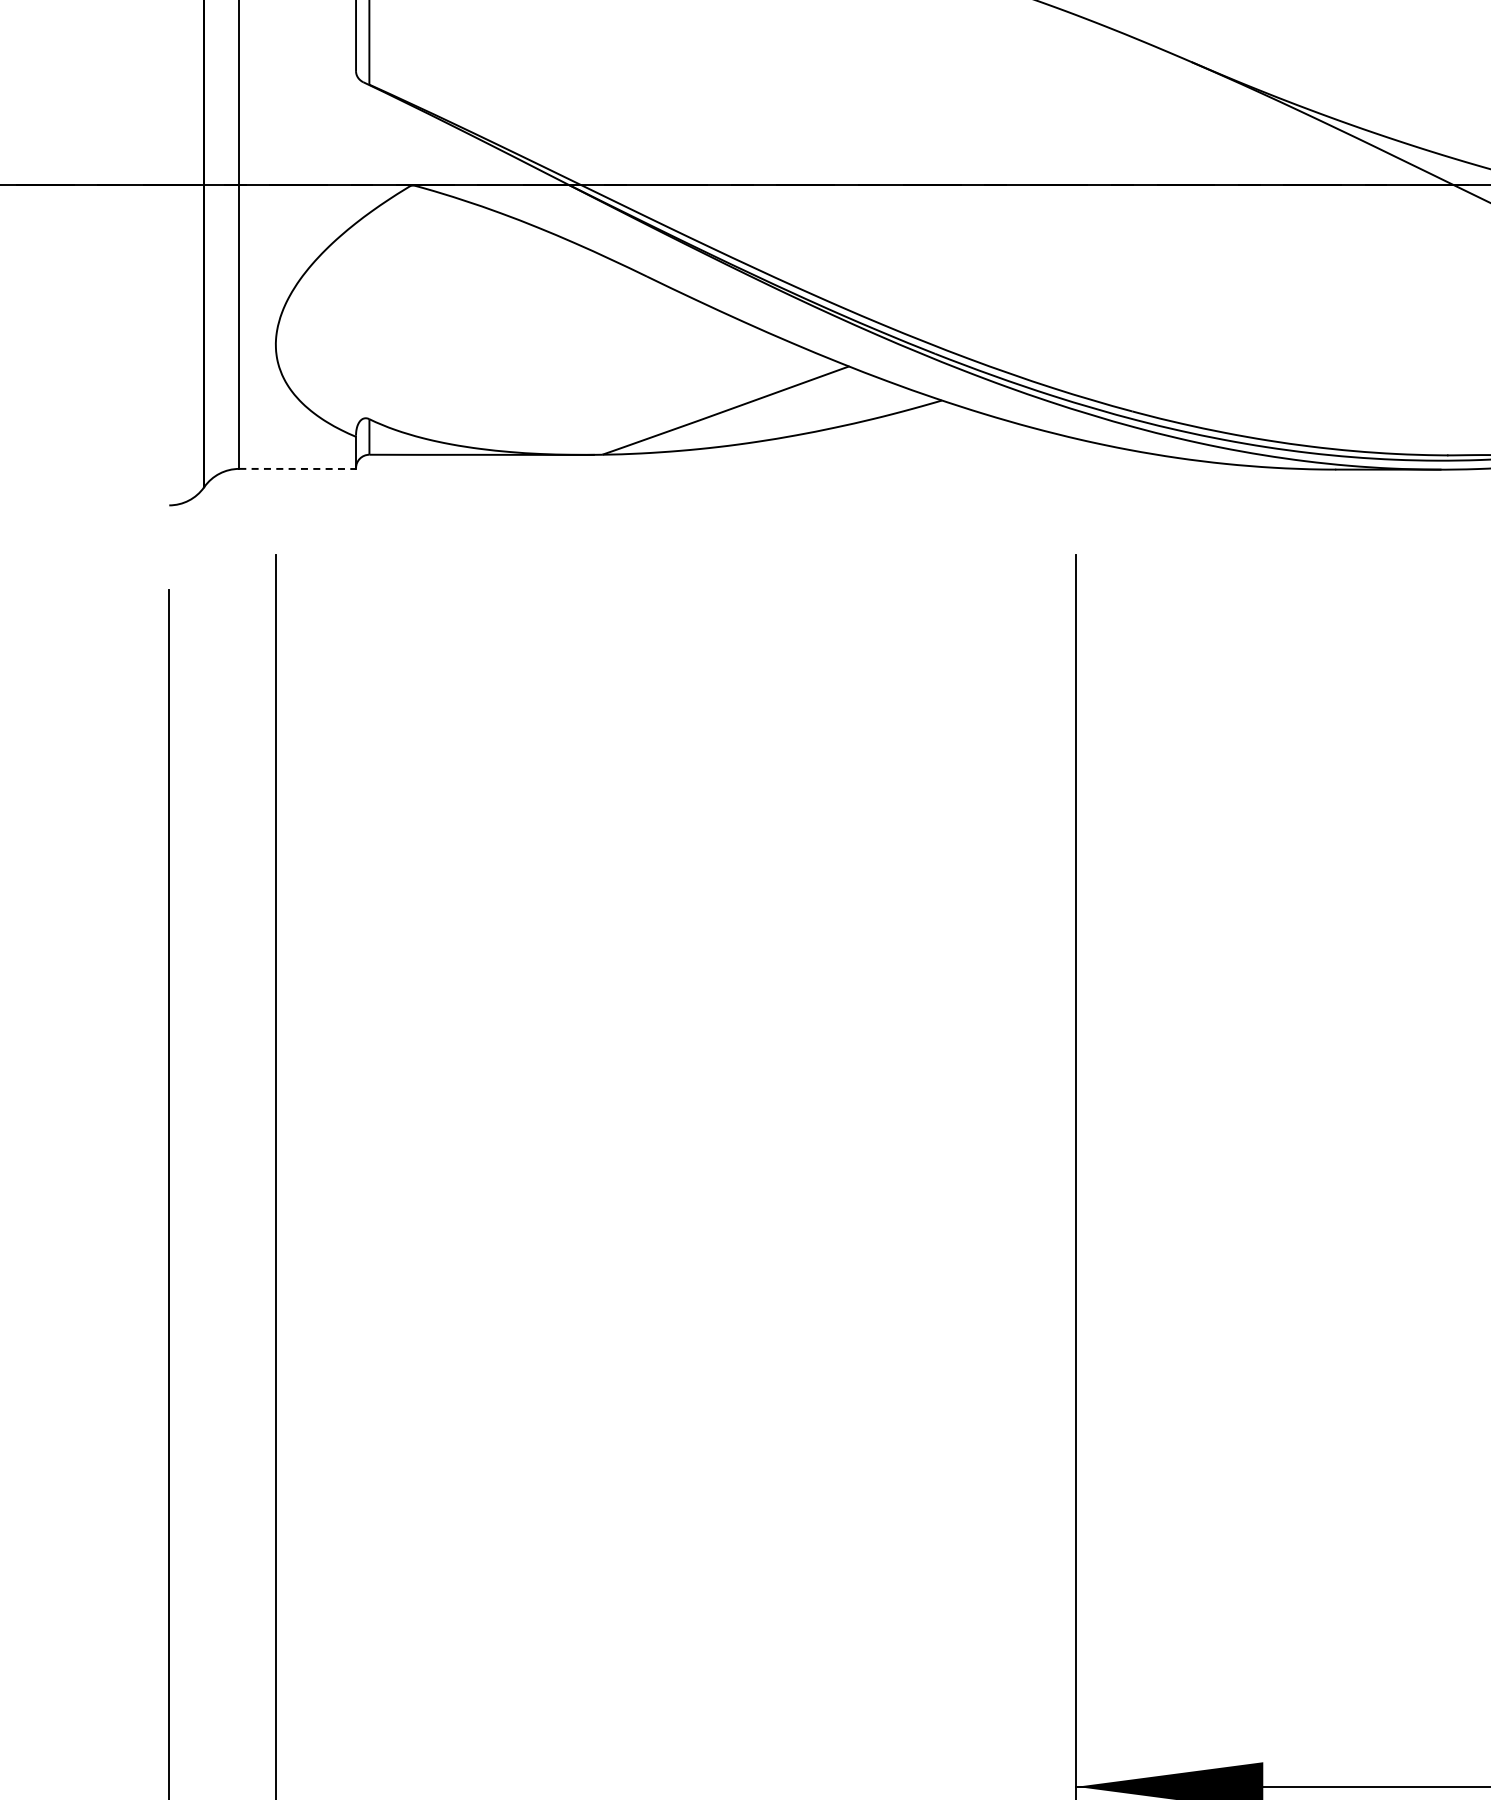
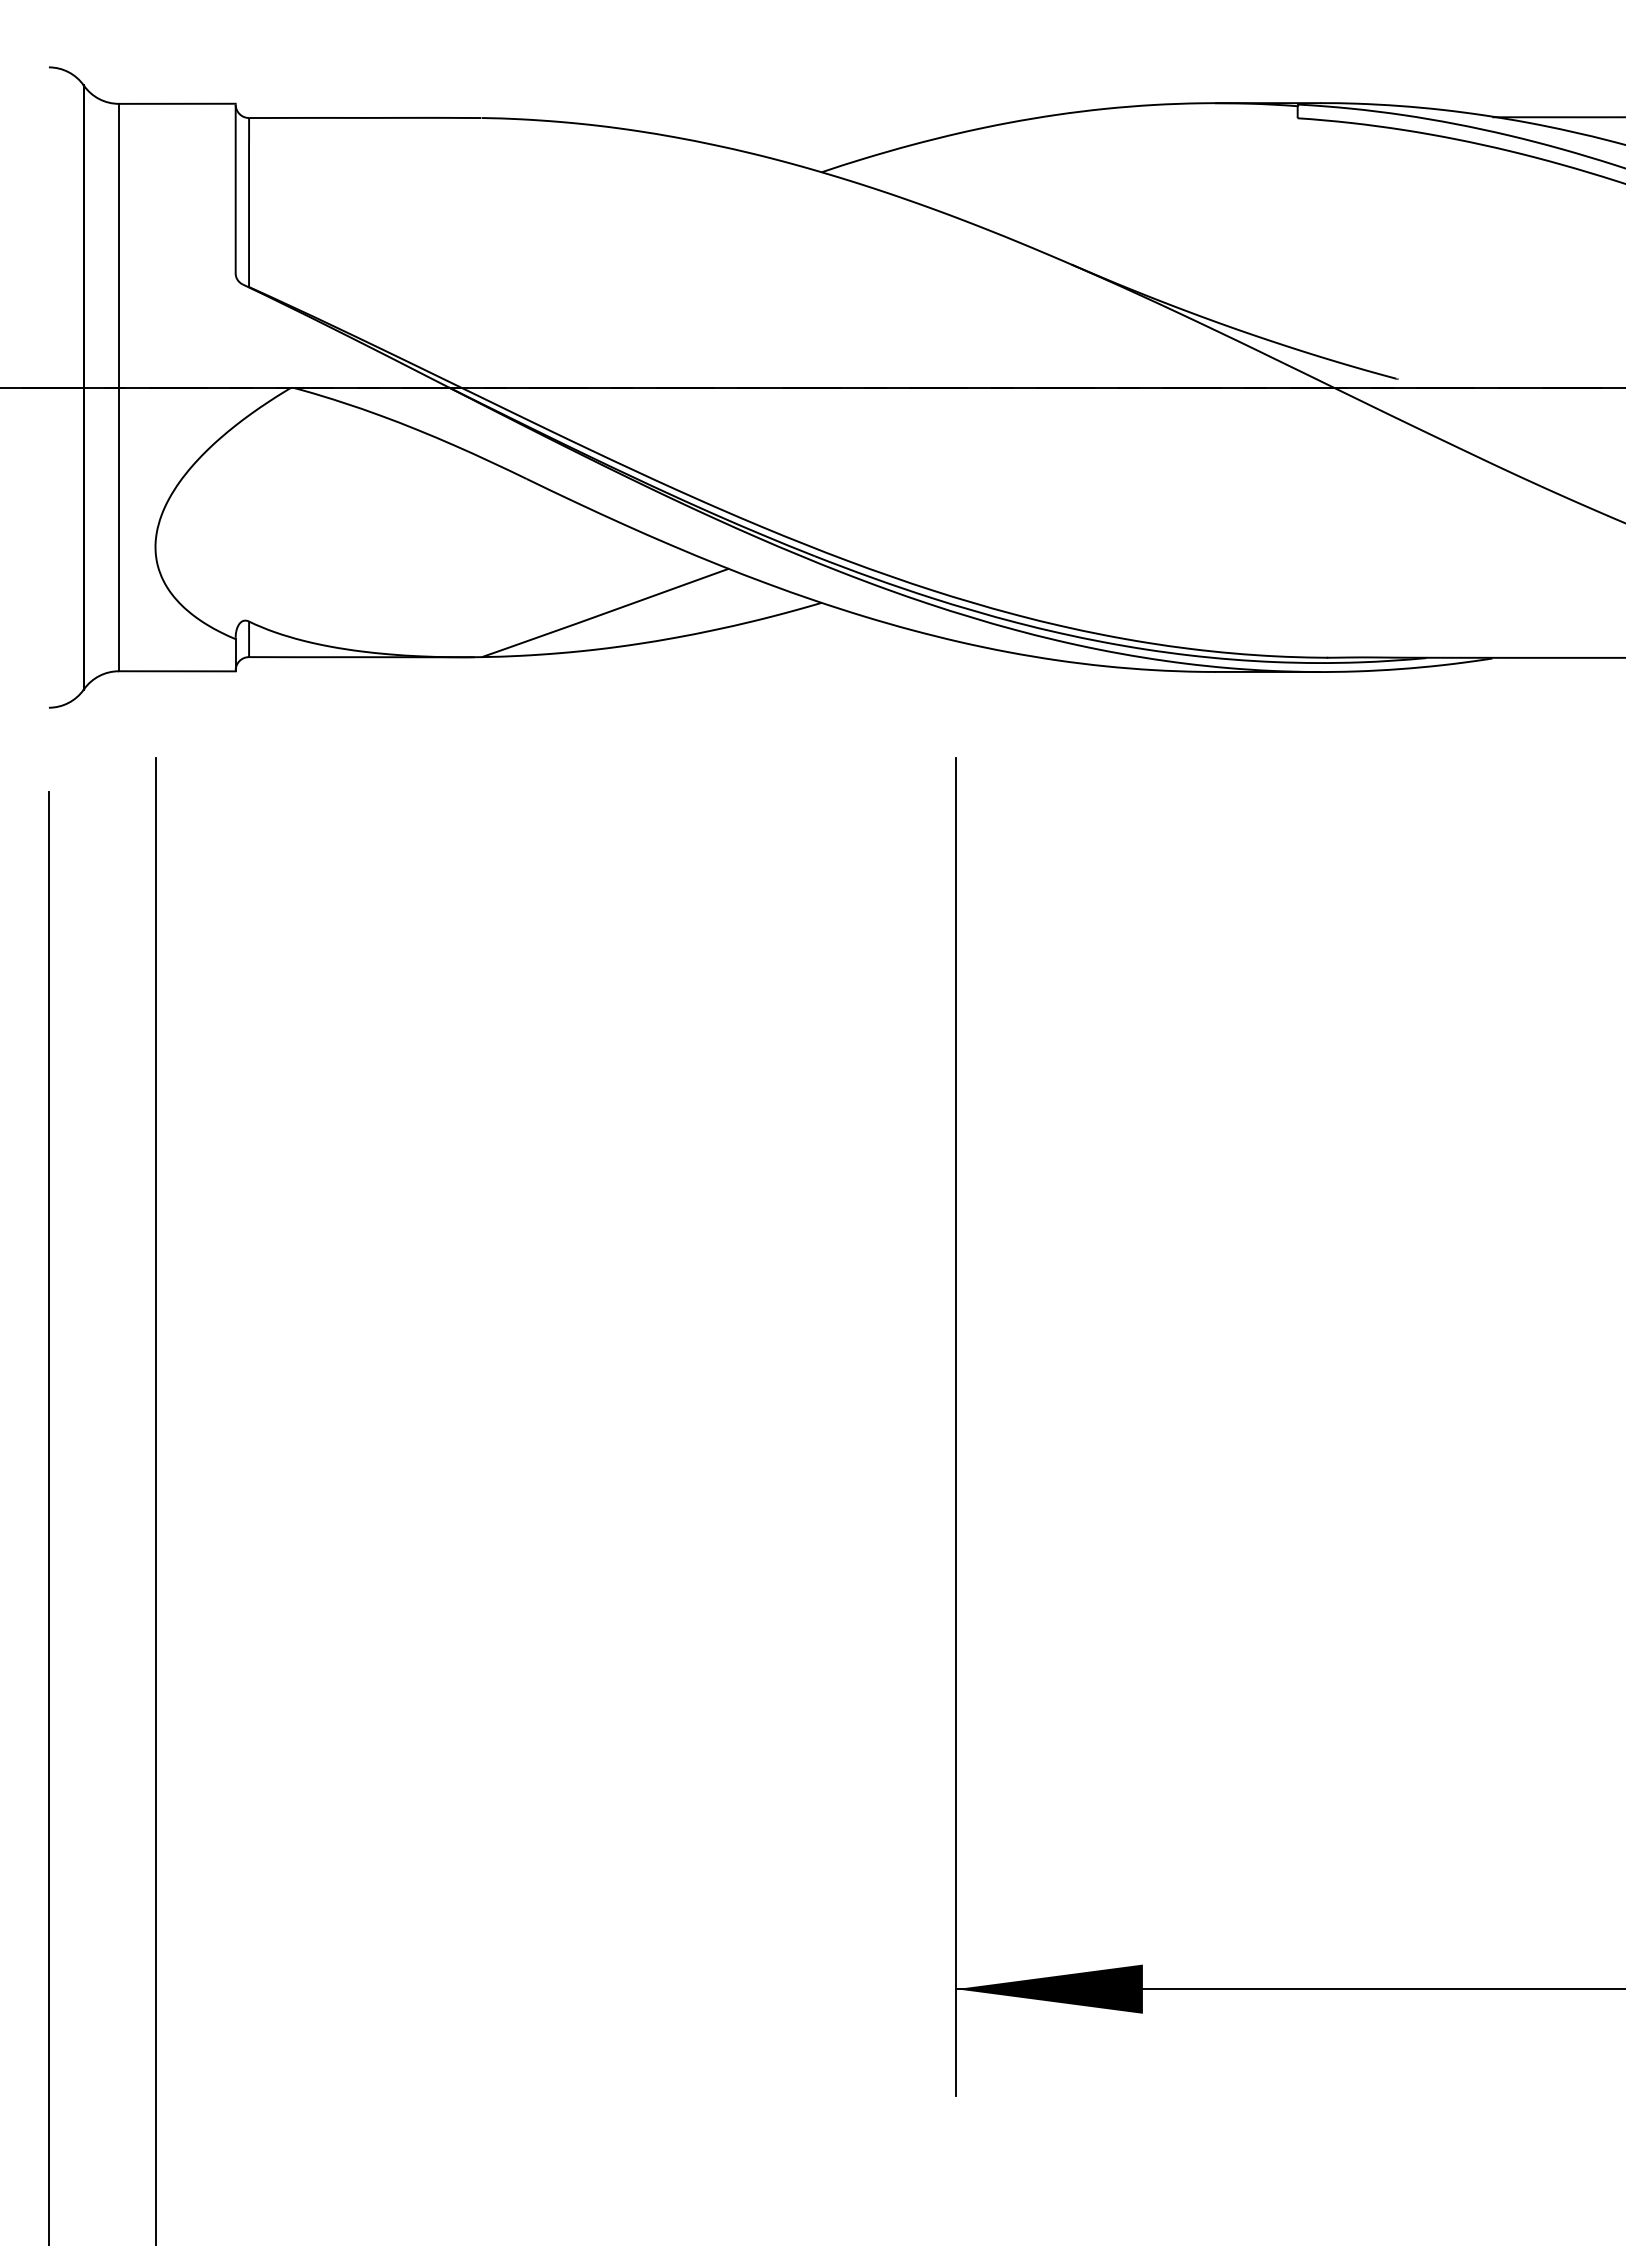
line: (297, 469) -> (177, 671), dashed -> solid

